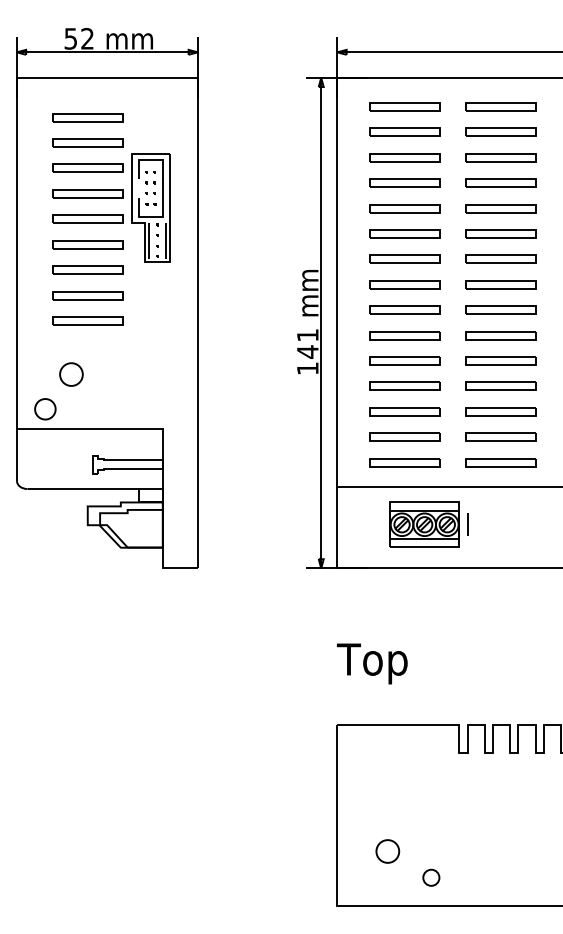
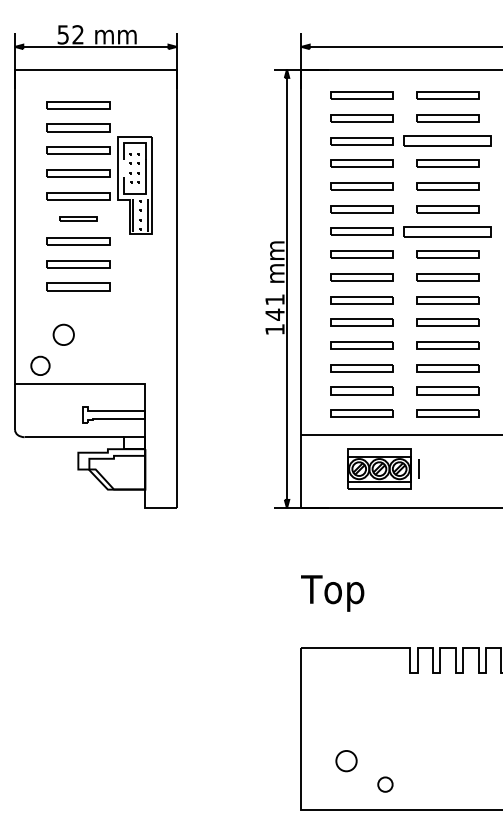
part: (500, 158) -> (447, 141), size x1.4
part: (87, 244) -> (78, 218), size x0.6
part: (500, 258) -> (447, 231), size x1.4

